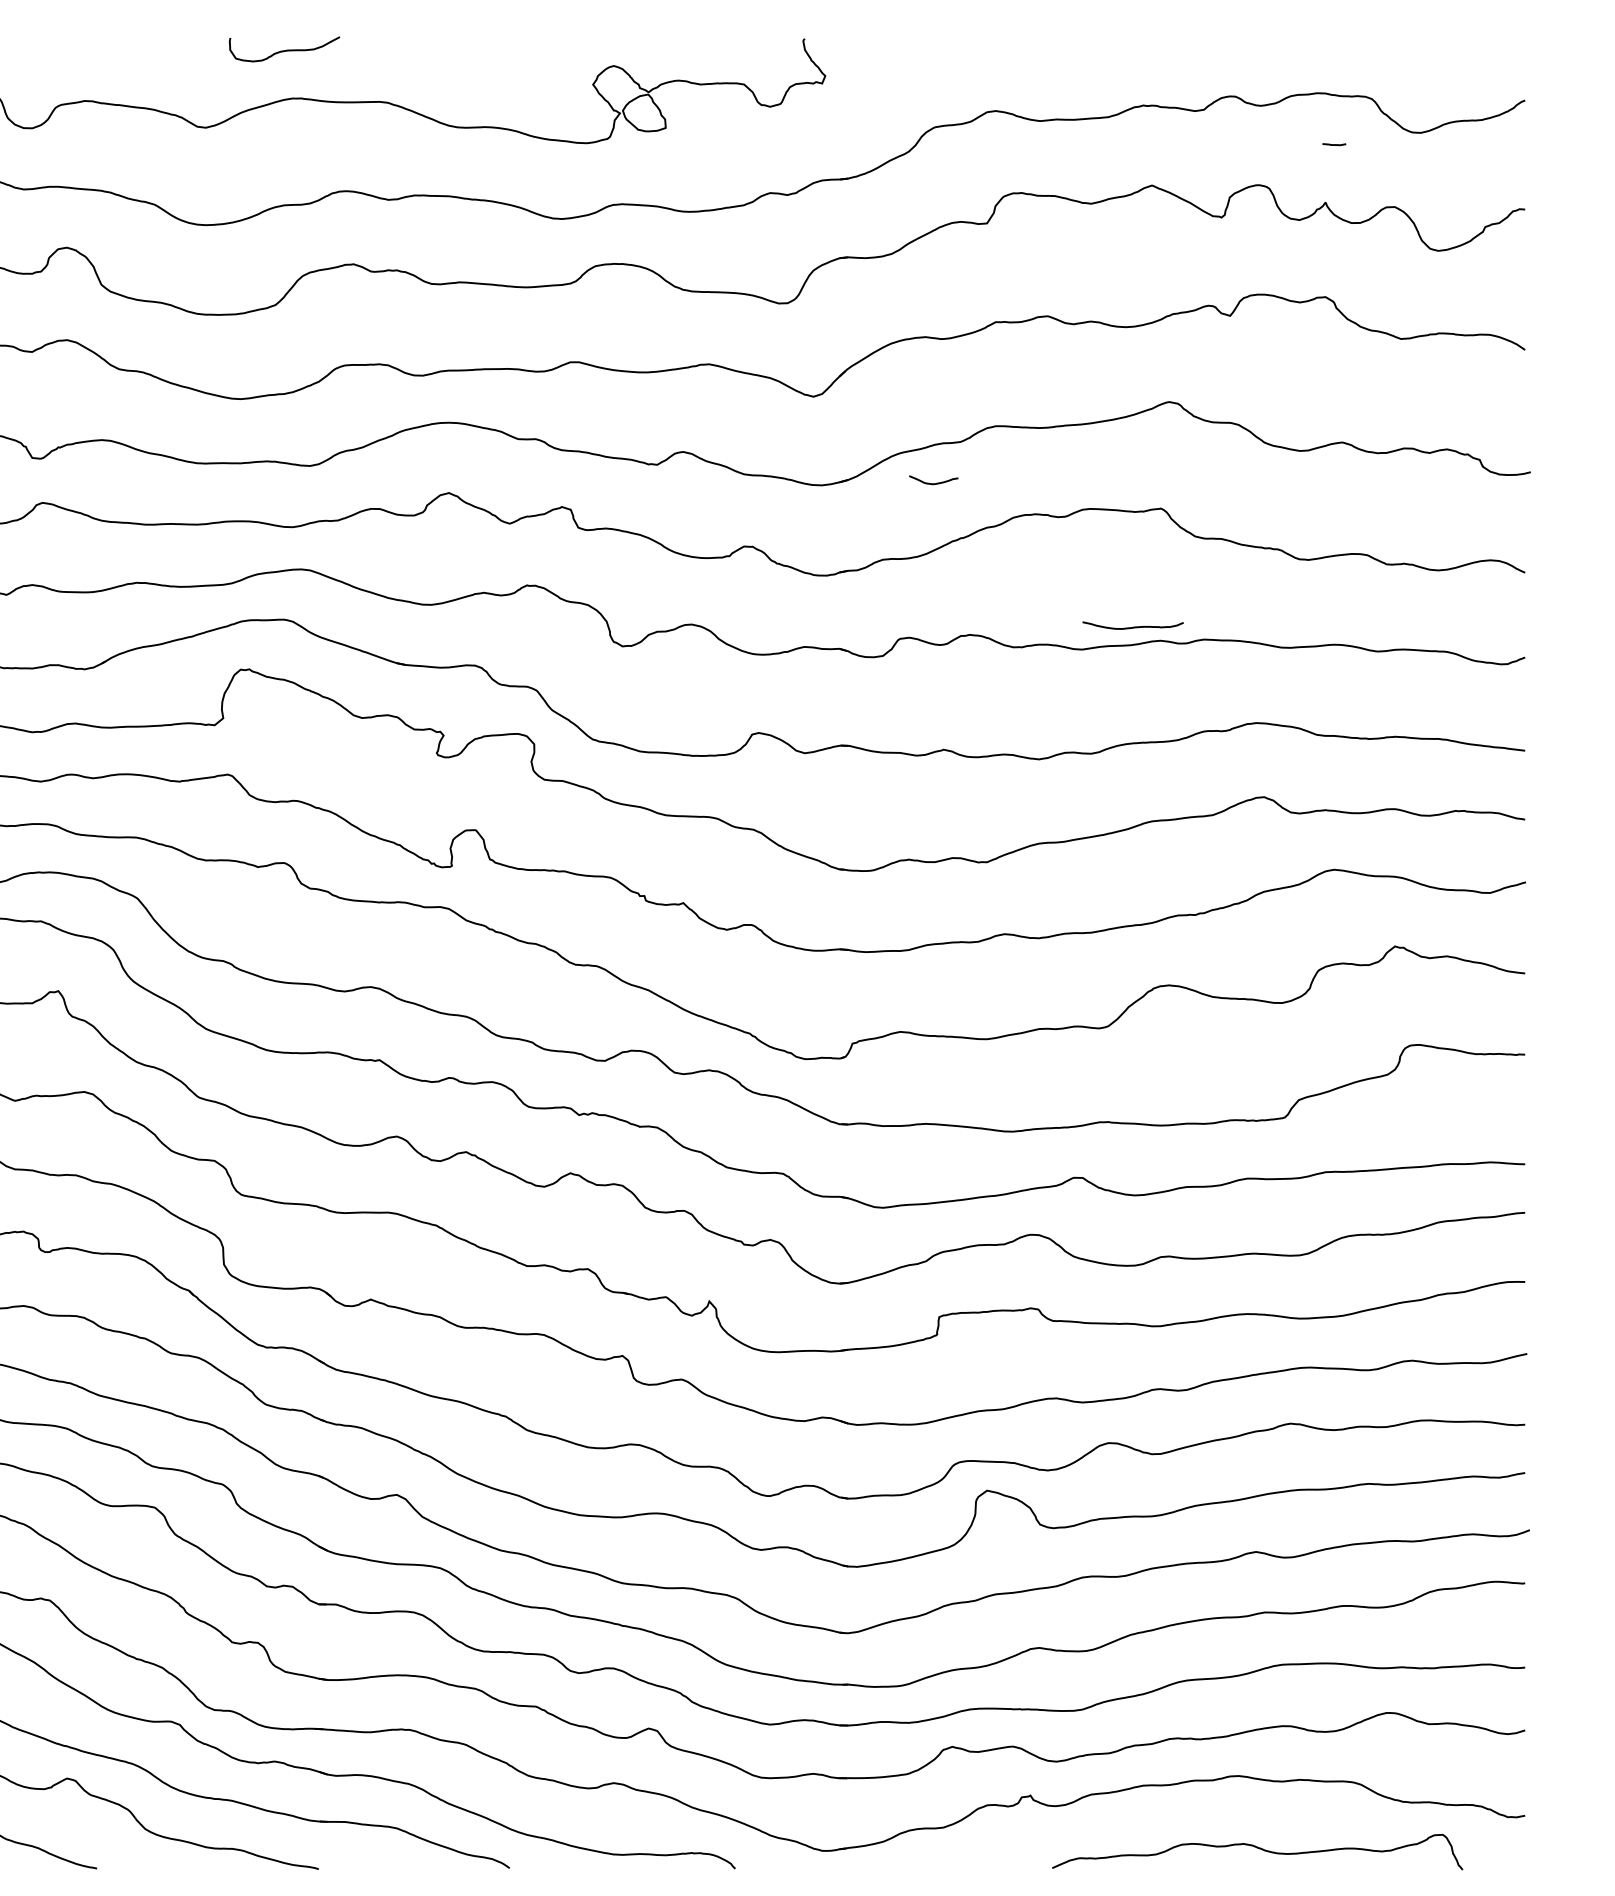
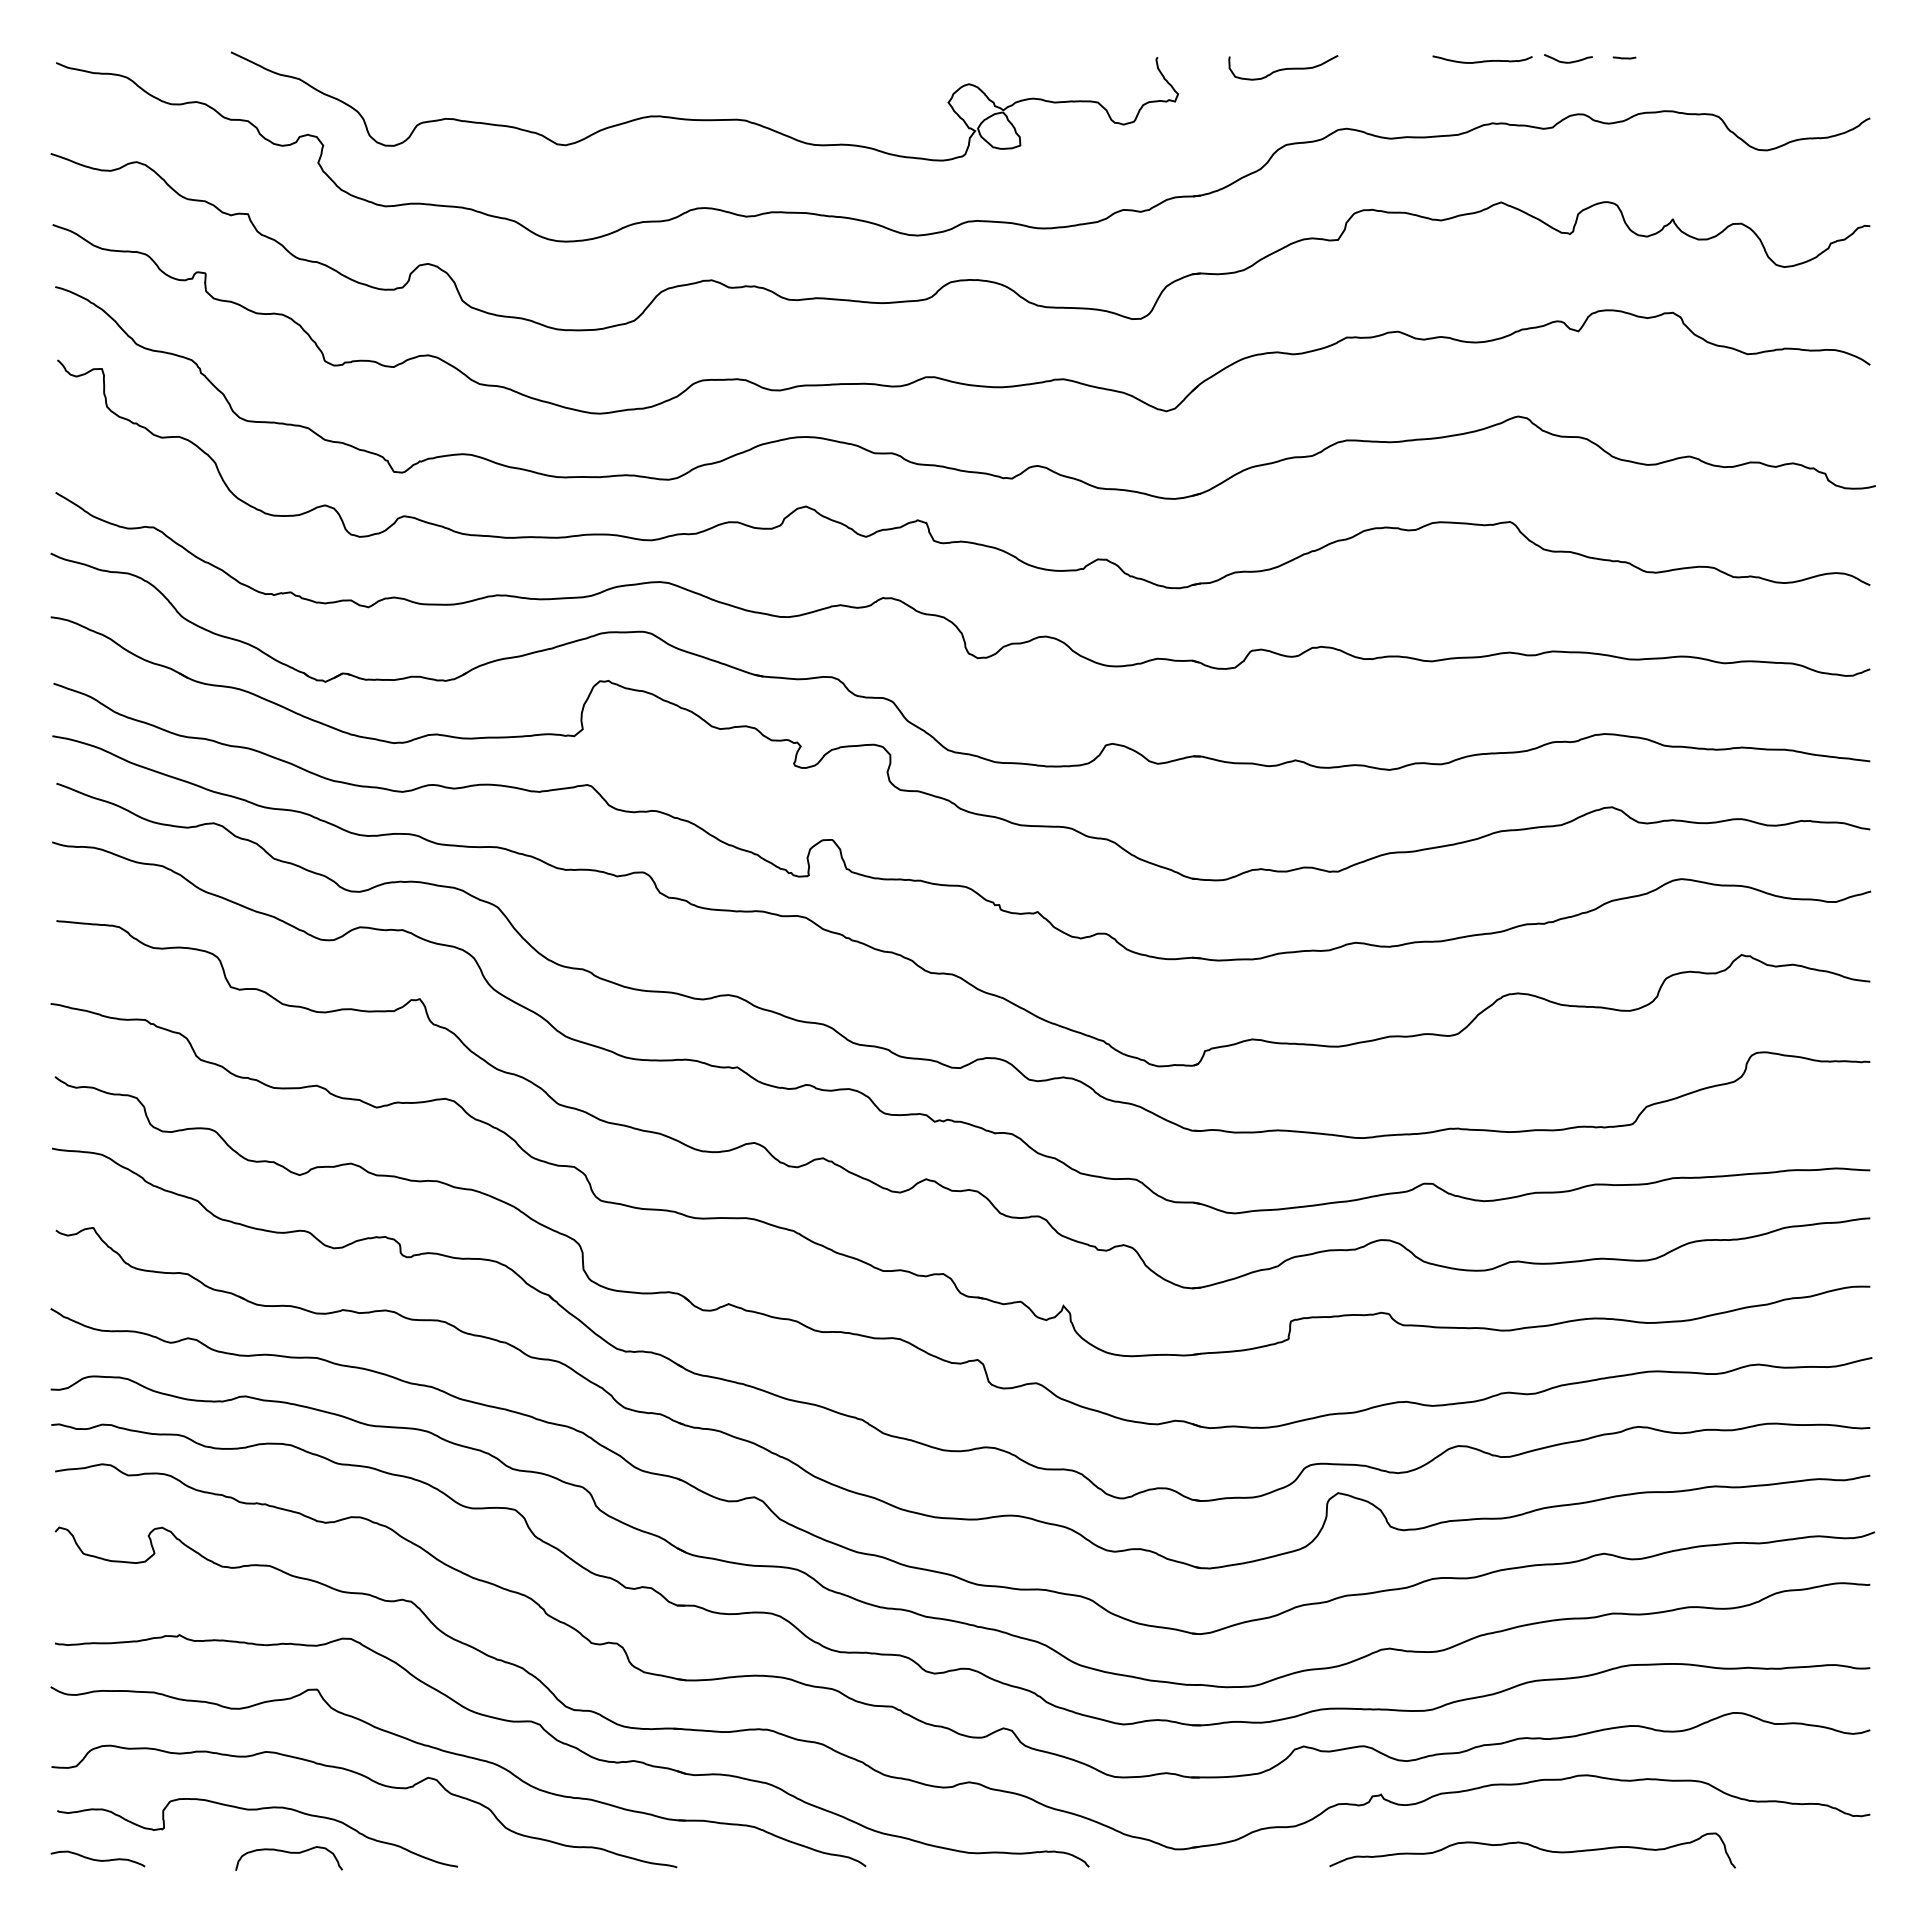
curve: (284, 50) -> (1283, 68), moved
line: (1334, 144) -> (1624, 57), moved
curve: (933, 482) -> (1568, 61), moved
curve: (1133, 626) -> (1482, 60), moved
curve: (1258, 1849) -> (1533, 1847), moved

